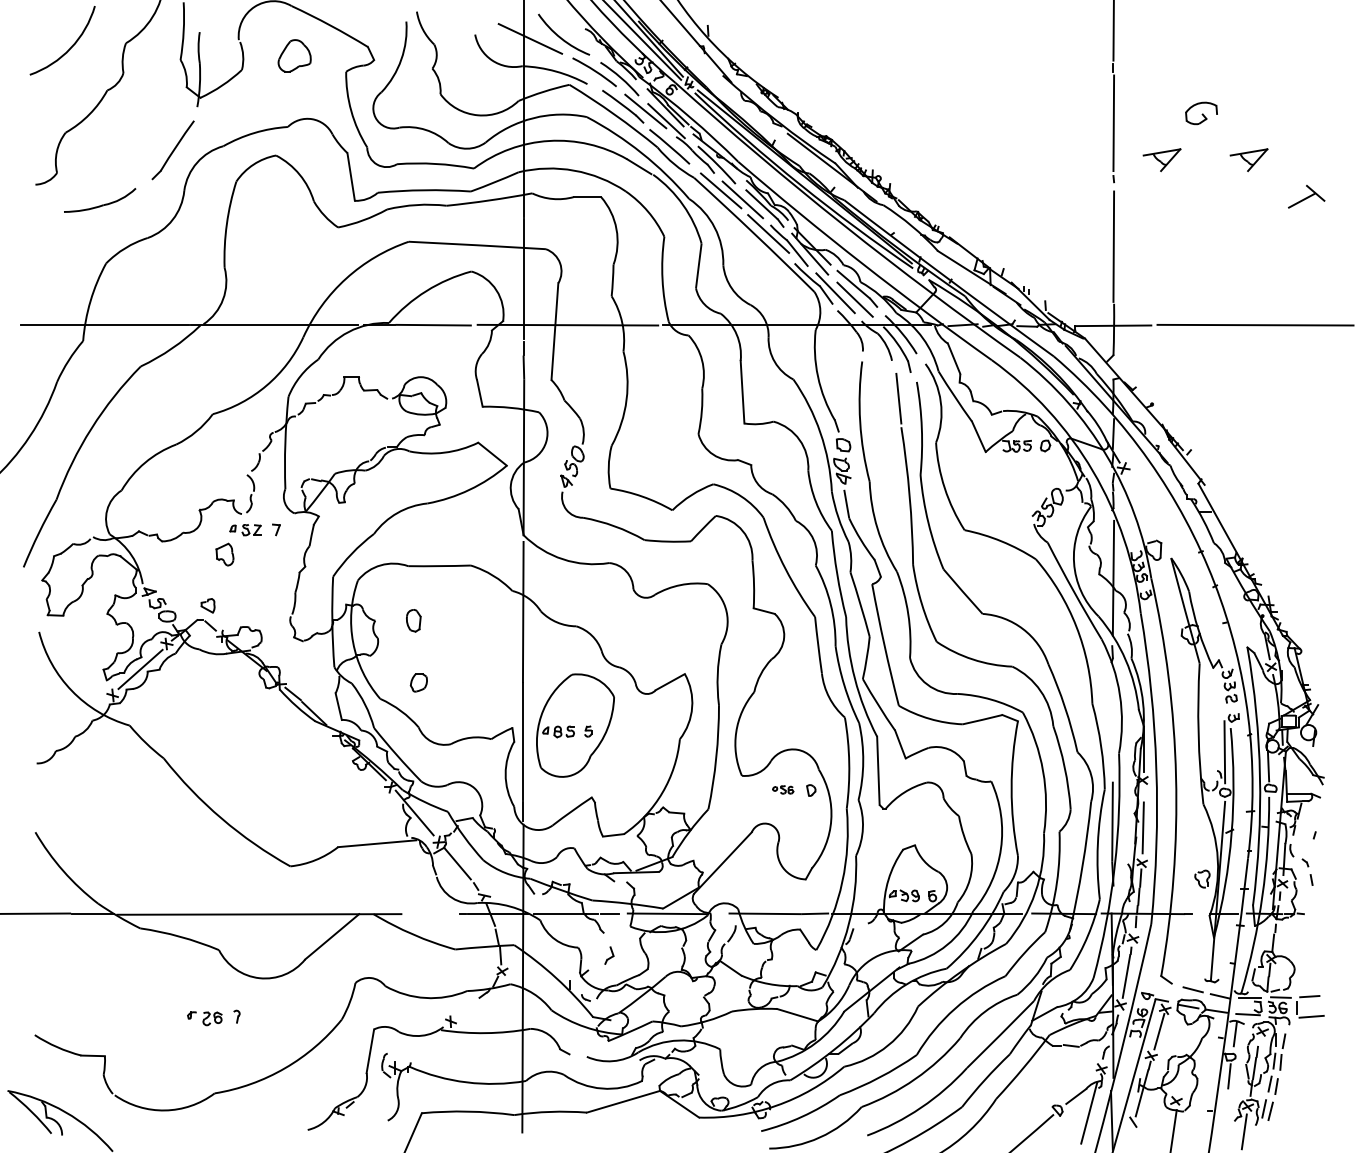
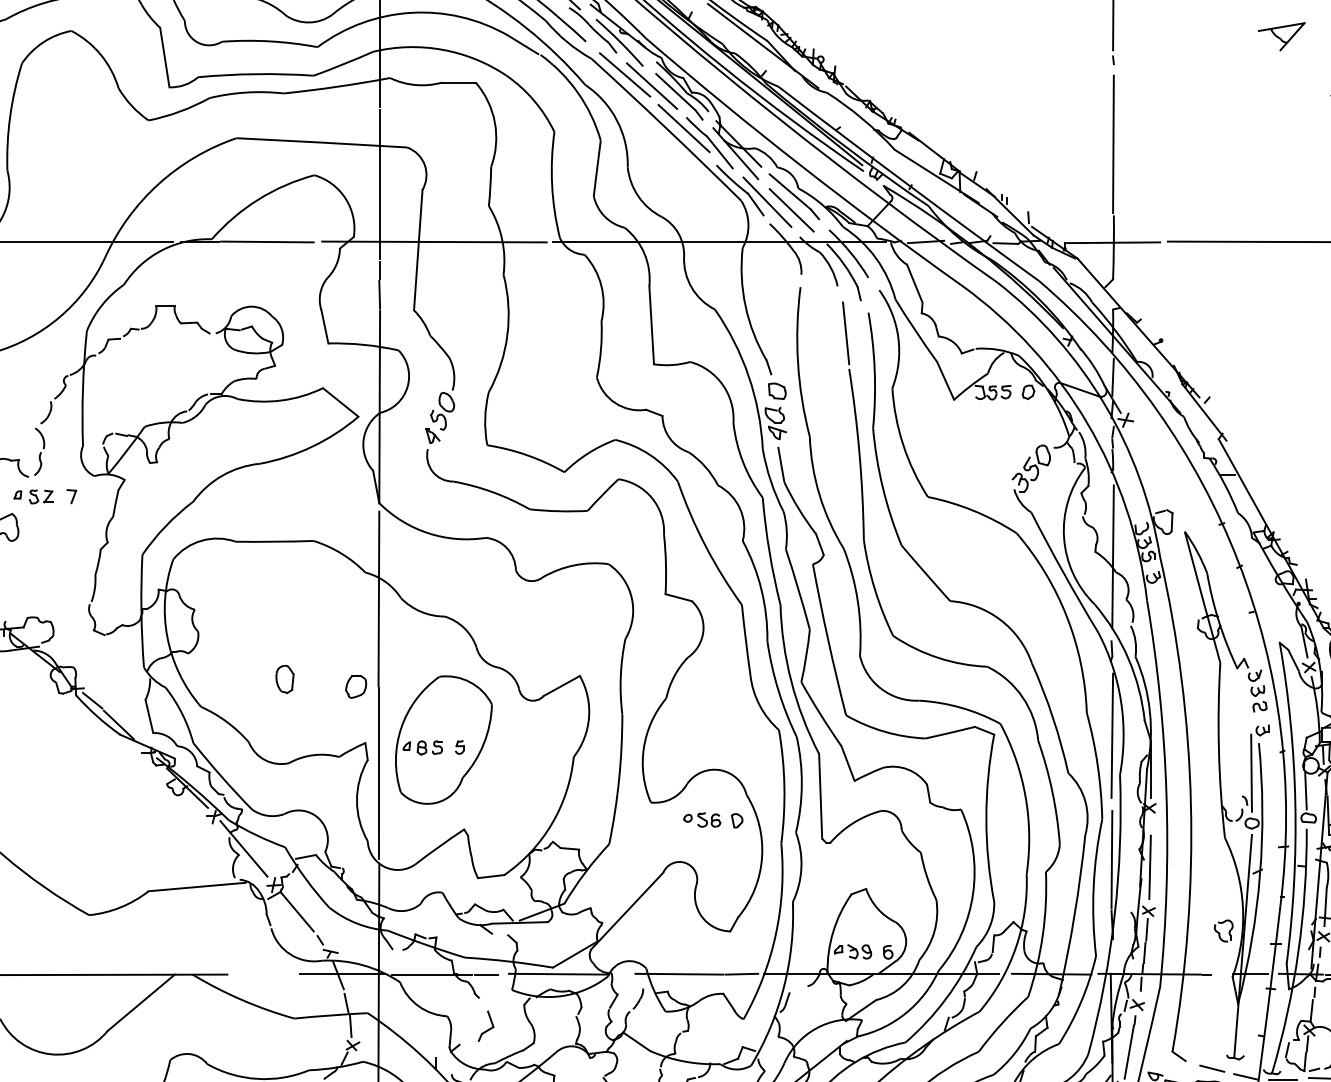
part: (1161, 160) -> (1172, 37), removed
part: (413, 620) -> (284, 678), moved
part: (418, 682) -> (355, 686), moved
line: (1112, 722) -> (1111, 736), added
part: (782, 789) -> (701, 819), size x1.43
part: (609, 955) -> (486, 1026), size x1.43

